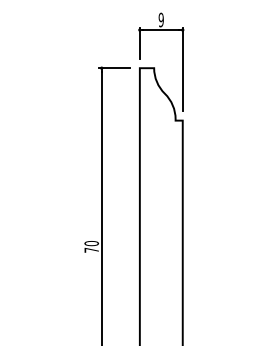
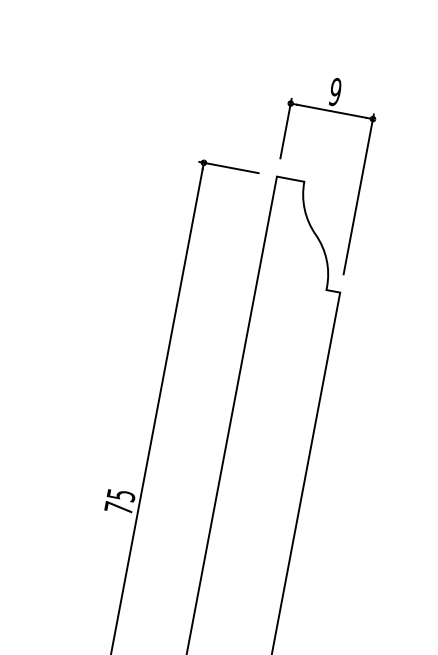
text: (91, 243) -> (120, 495), 70 -> 75

